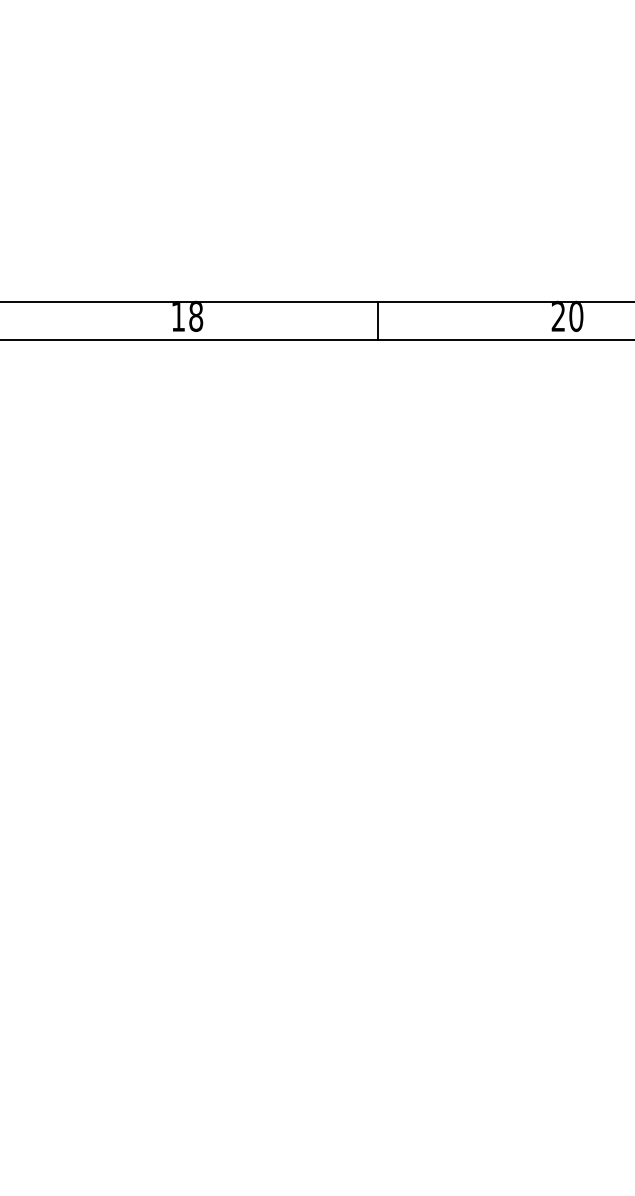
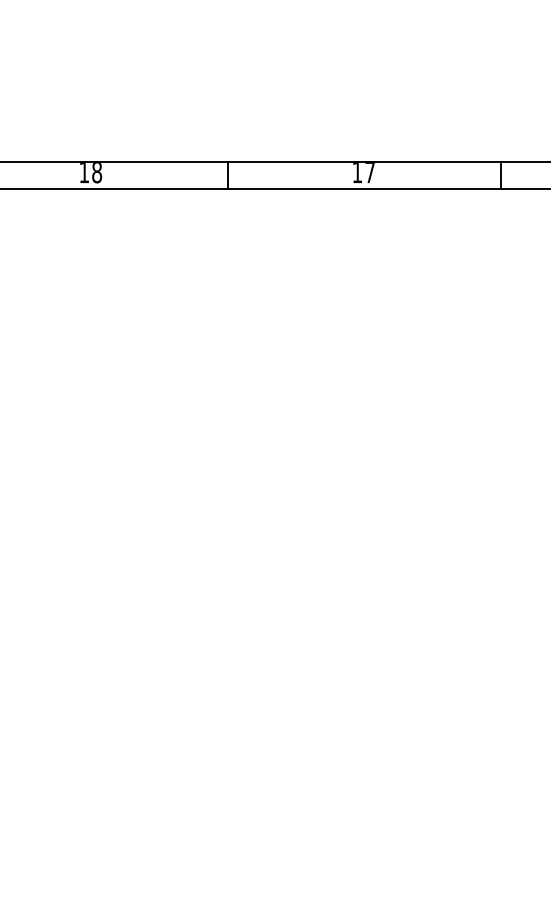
text: (567, 318) -> (363, 173), 20 -> 17

